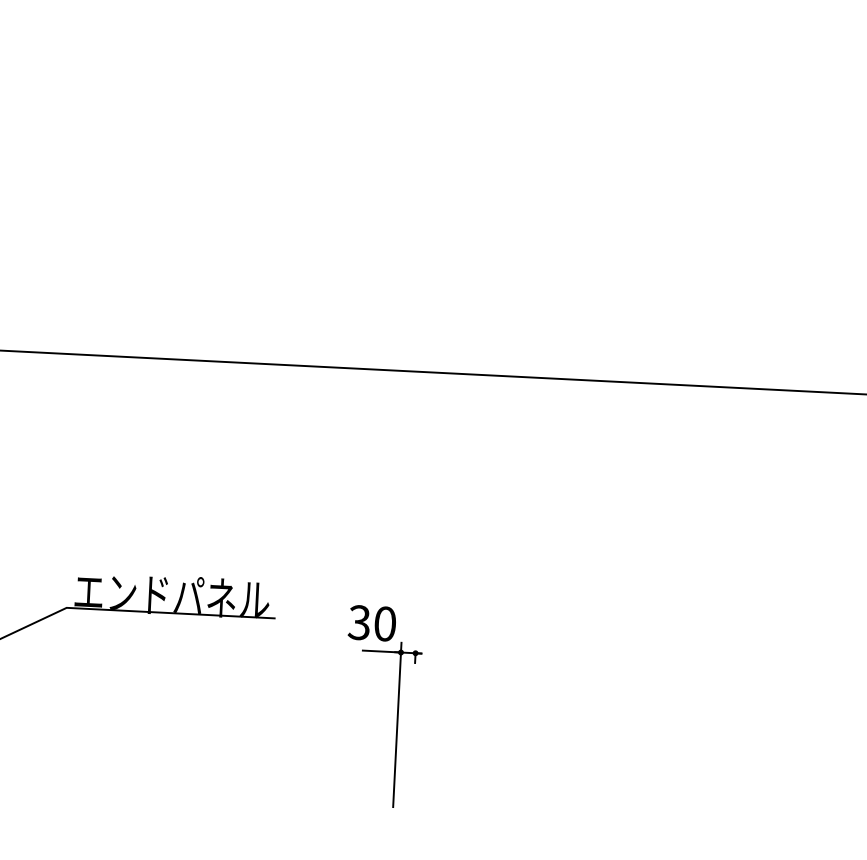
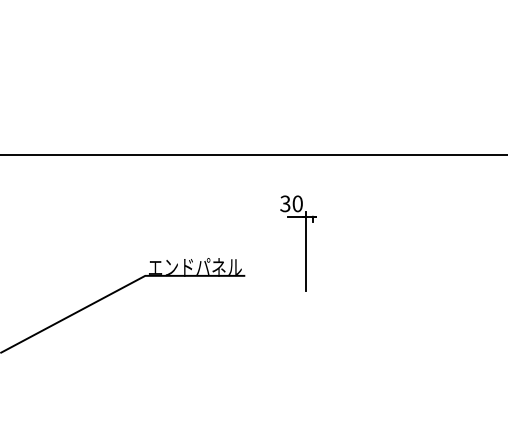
part: (397, 707) -> (305, 243), moved

